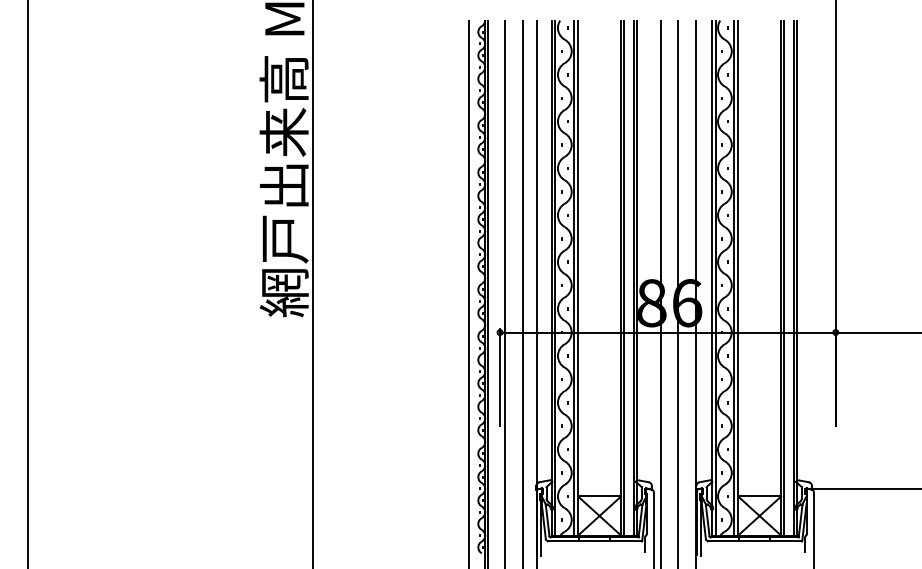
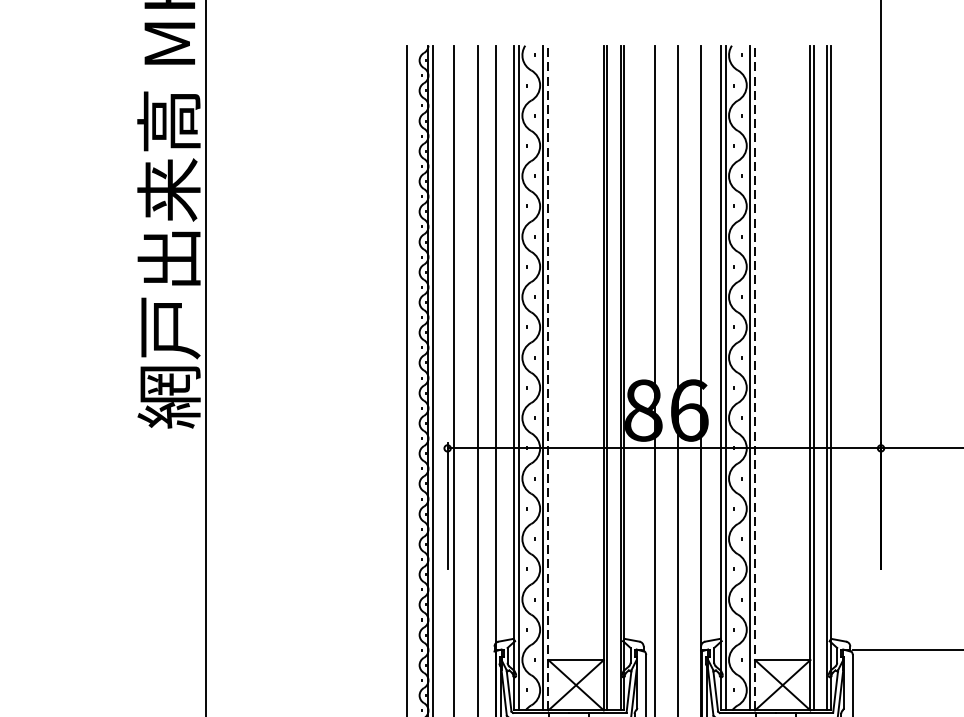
line: (578, 277) -> (548, 377), solid -> dashed
line: (738, 277) -> (755, 377), solid -> dashed

